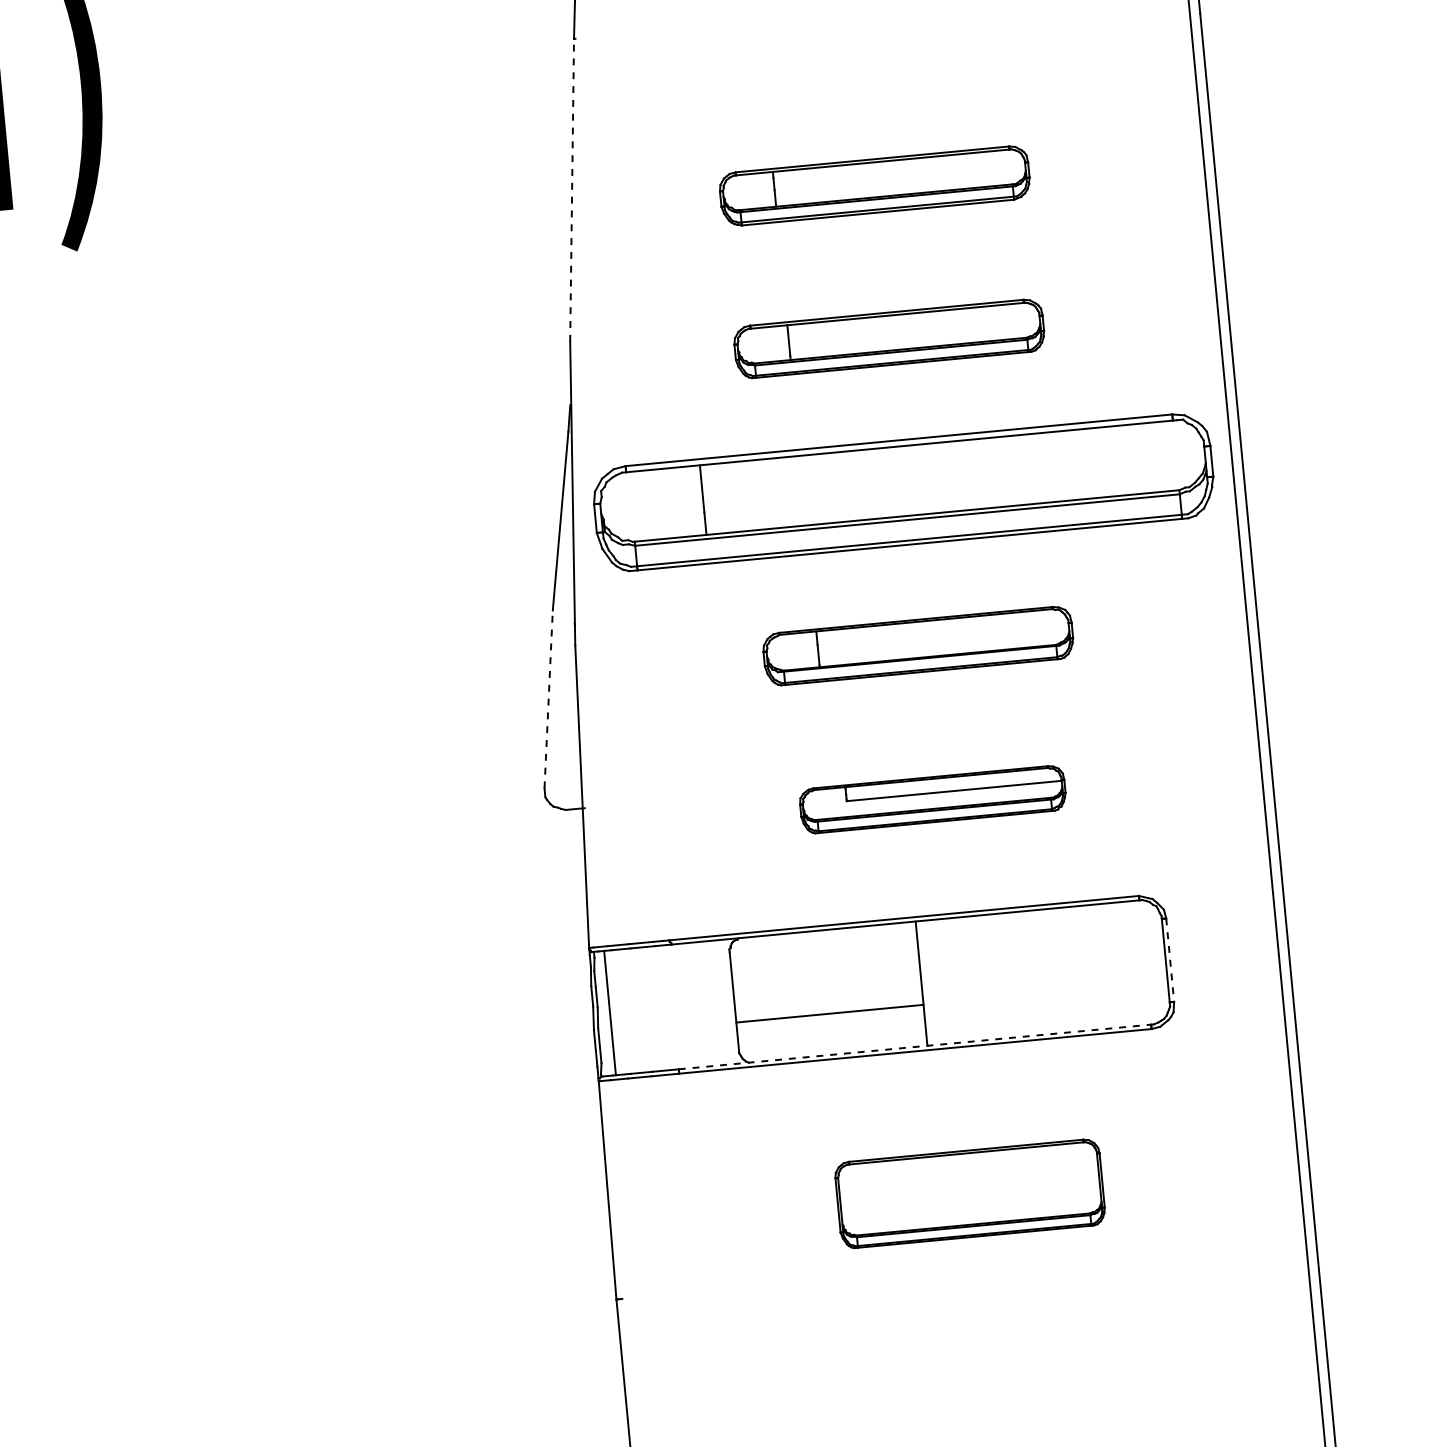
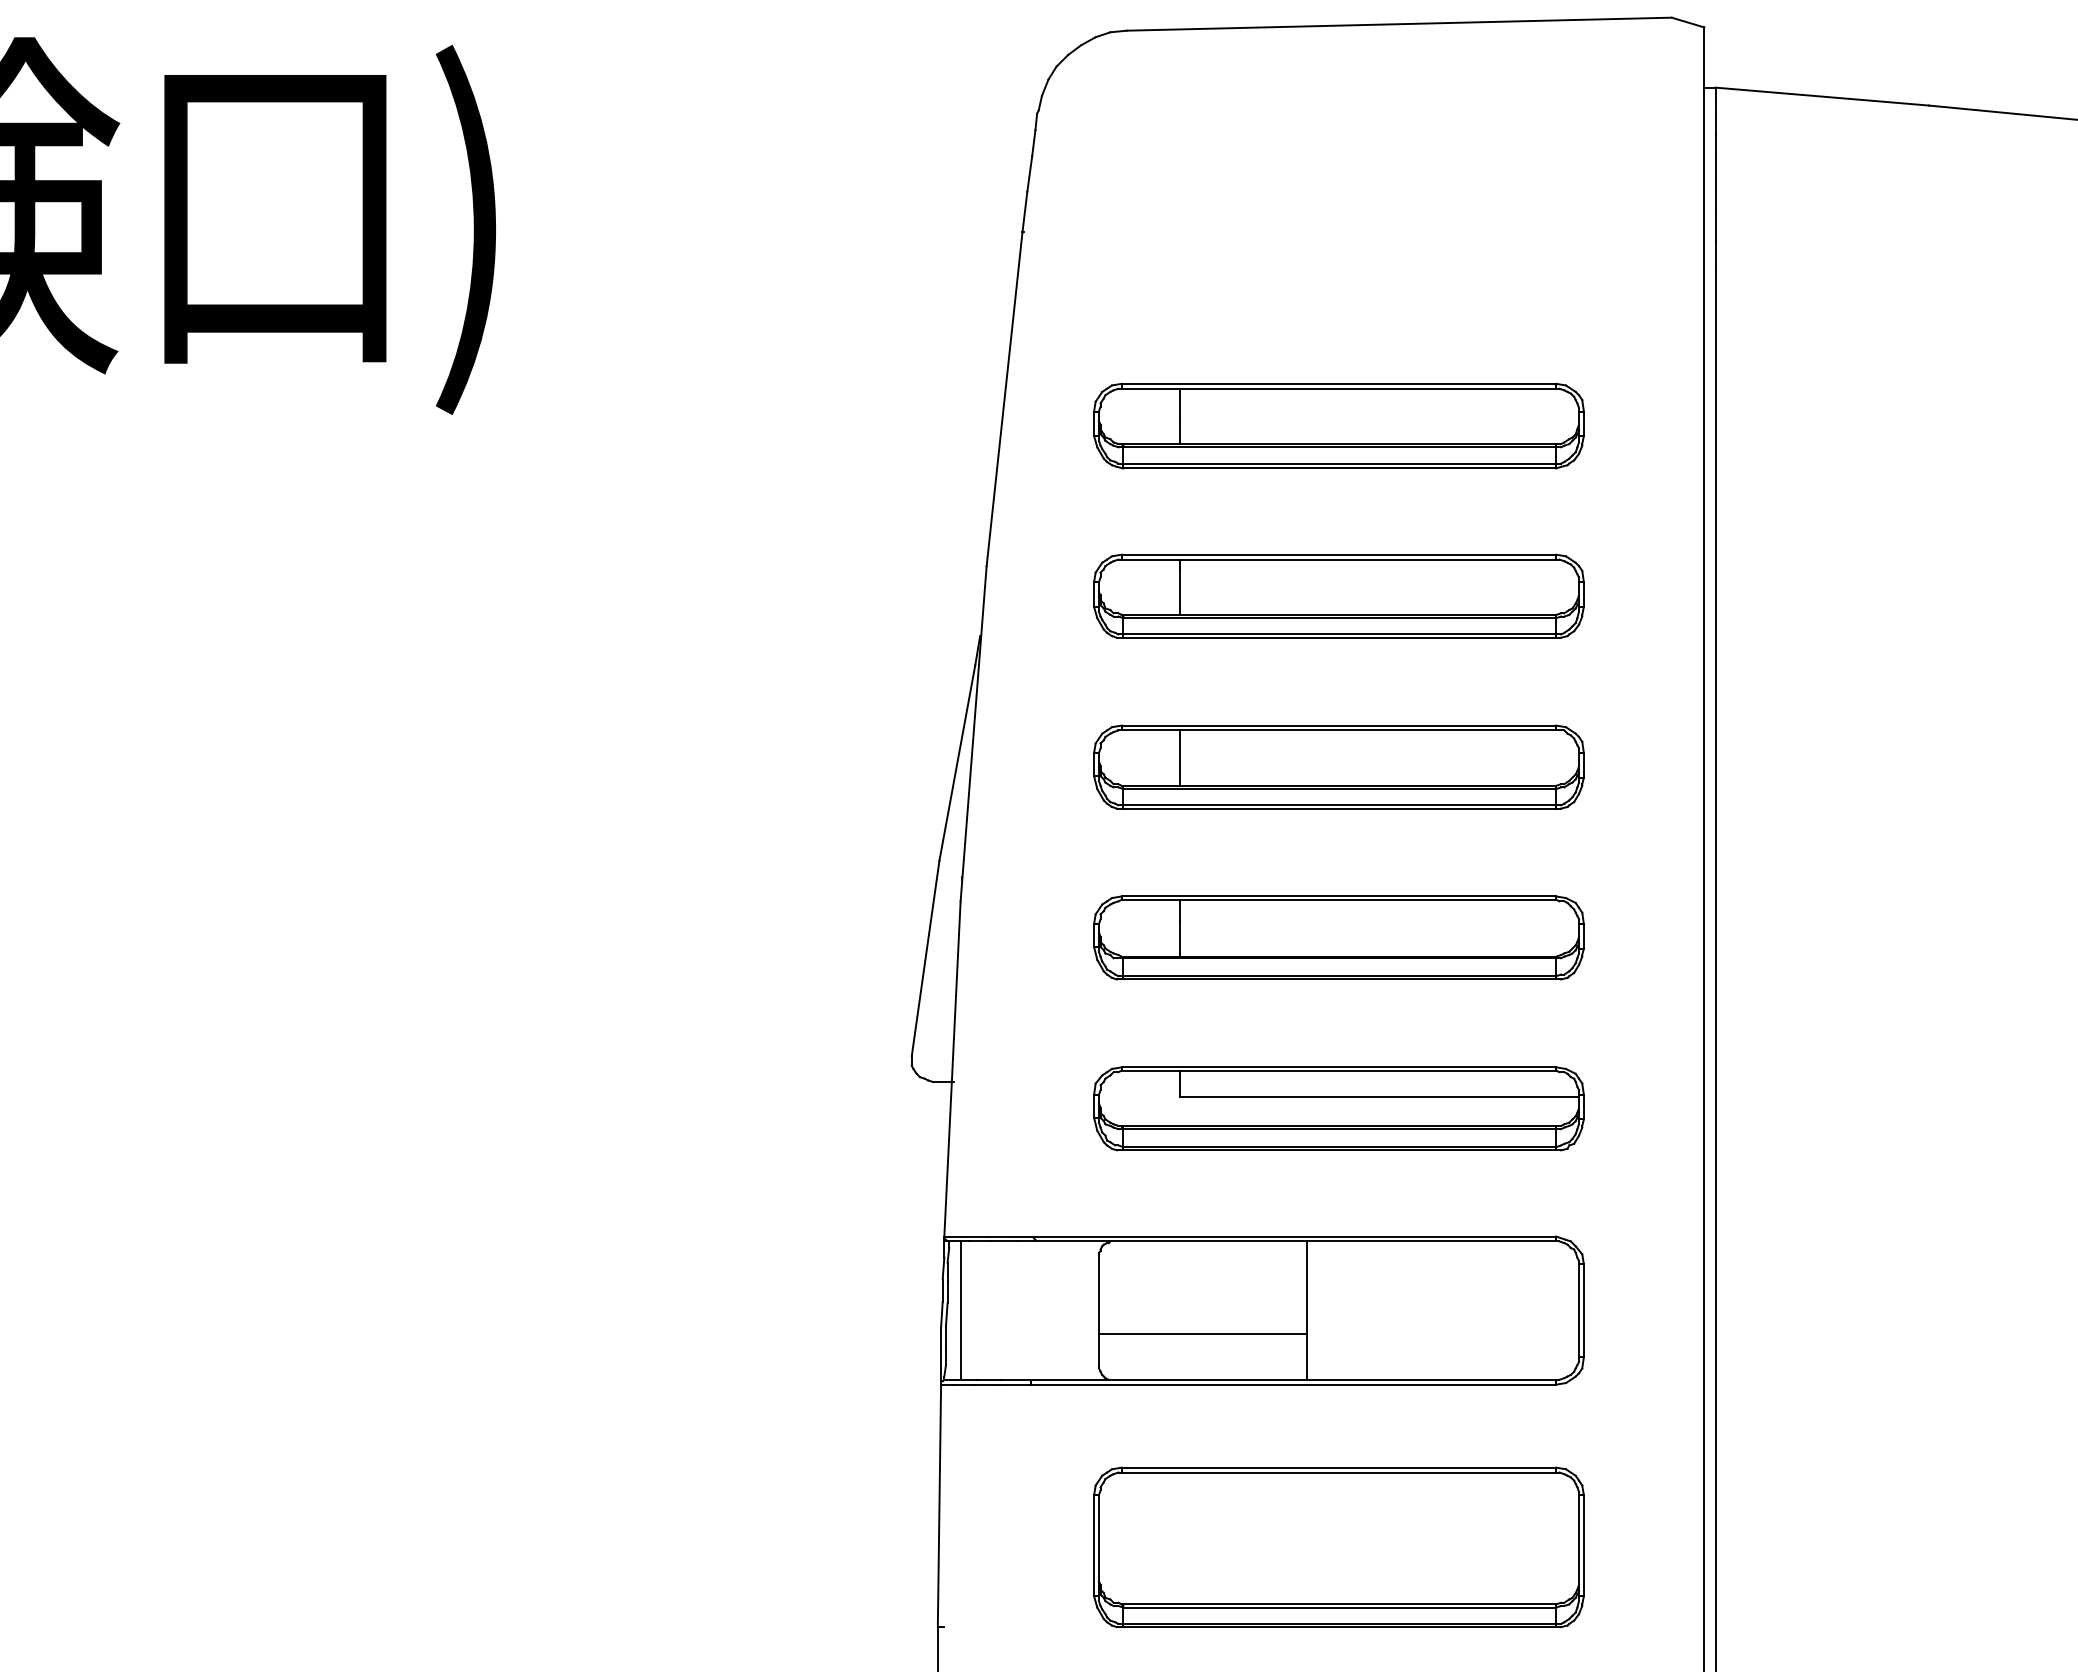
part: (874, 185) -> (1338, 425), size x1.43
line: (572, 190) -> (1004, 399), dashed -> solid
part: (888, 338) -> (1338, 595), size x1.43
part: (903, 491) -> (1338, 766), size x0.71
part: (917, 645) -> (1338, 937), size x1.43
line: (548, 699) -> (925, 958), dashed -> solid
part: (932, 799) -> (1338, 1108), size x1.67
line: (1169, 960) -> (1583, 1311), dashed -> solid
line: (915, 1046) -> (1293, 1379), dashed -> solid
part: (969, 1193) -> (1338, 1547), size x1.67

